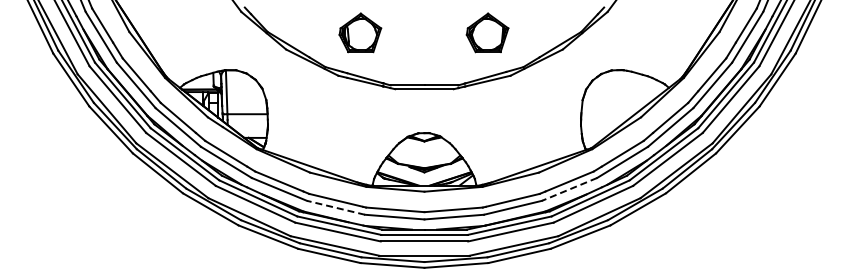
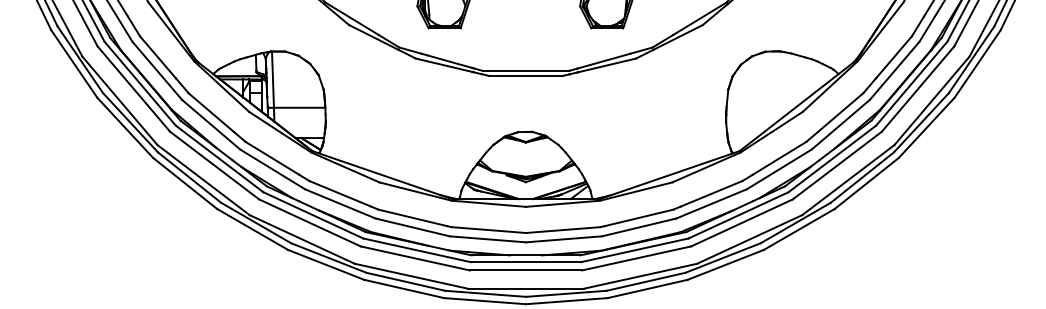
line: (569, 189) -> (711, 204), dashed -> solid
line: (336, 207) -> (413, 227), dashed -> solid

